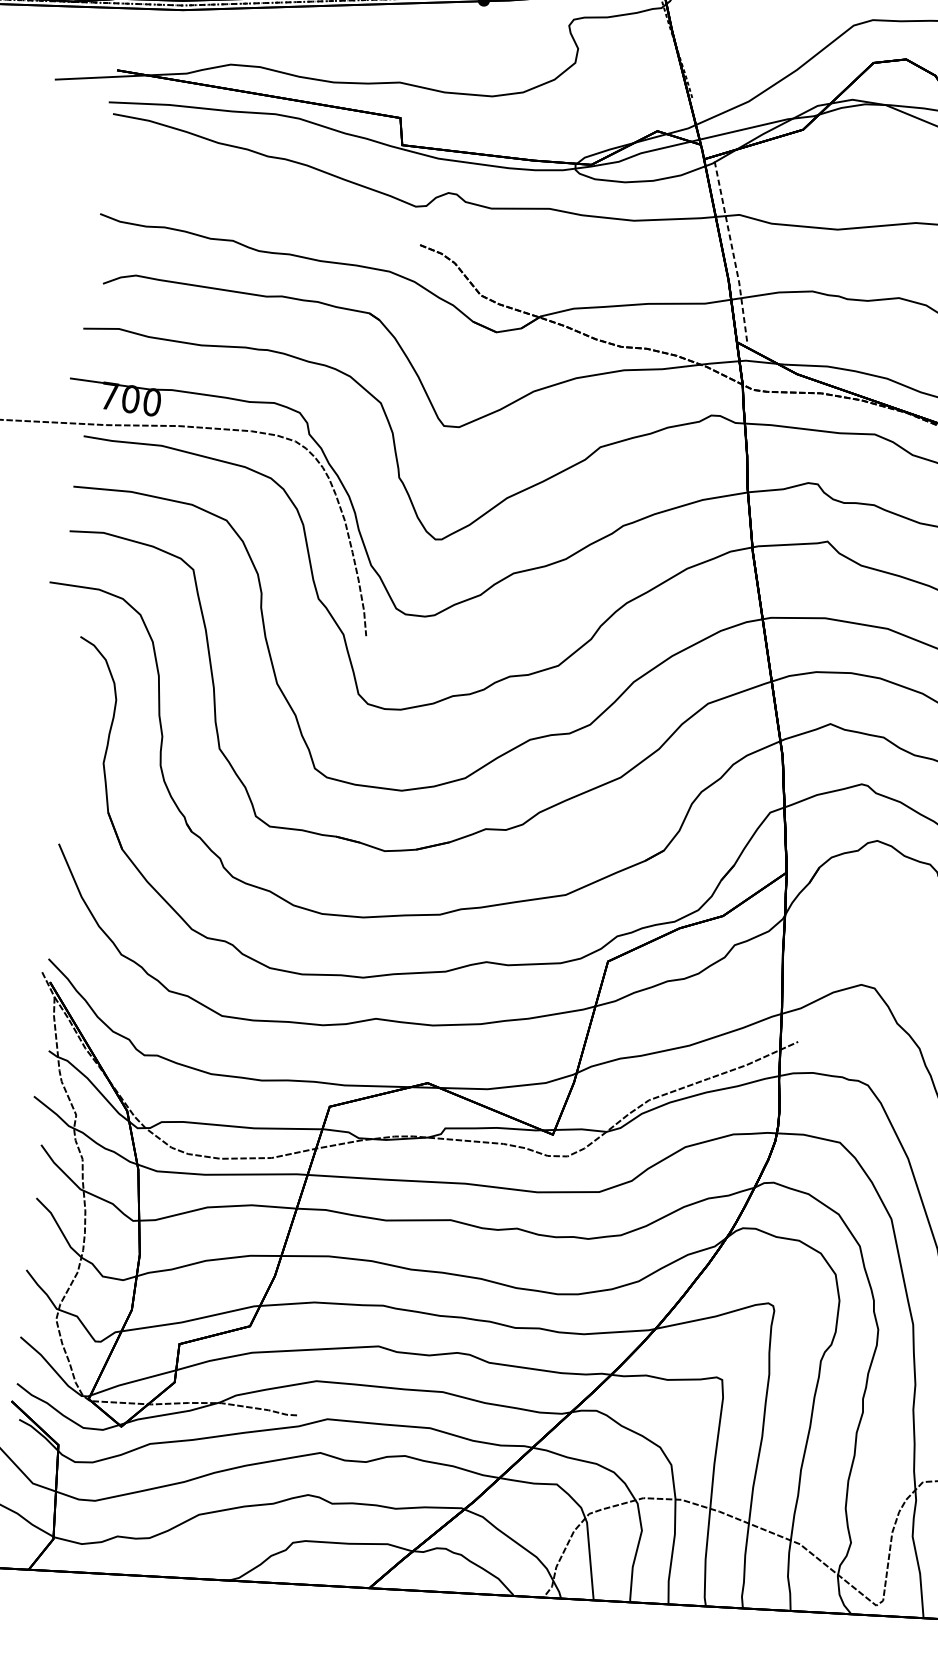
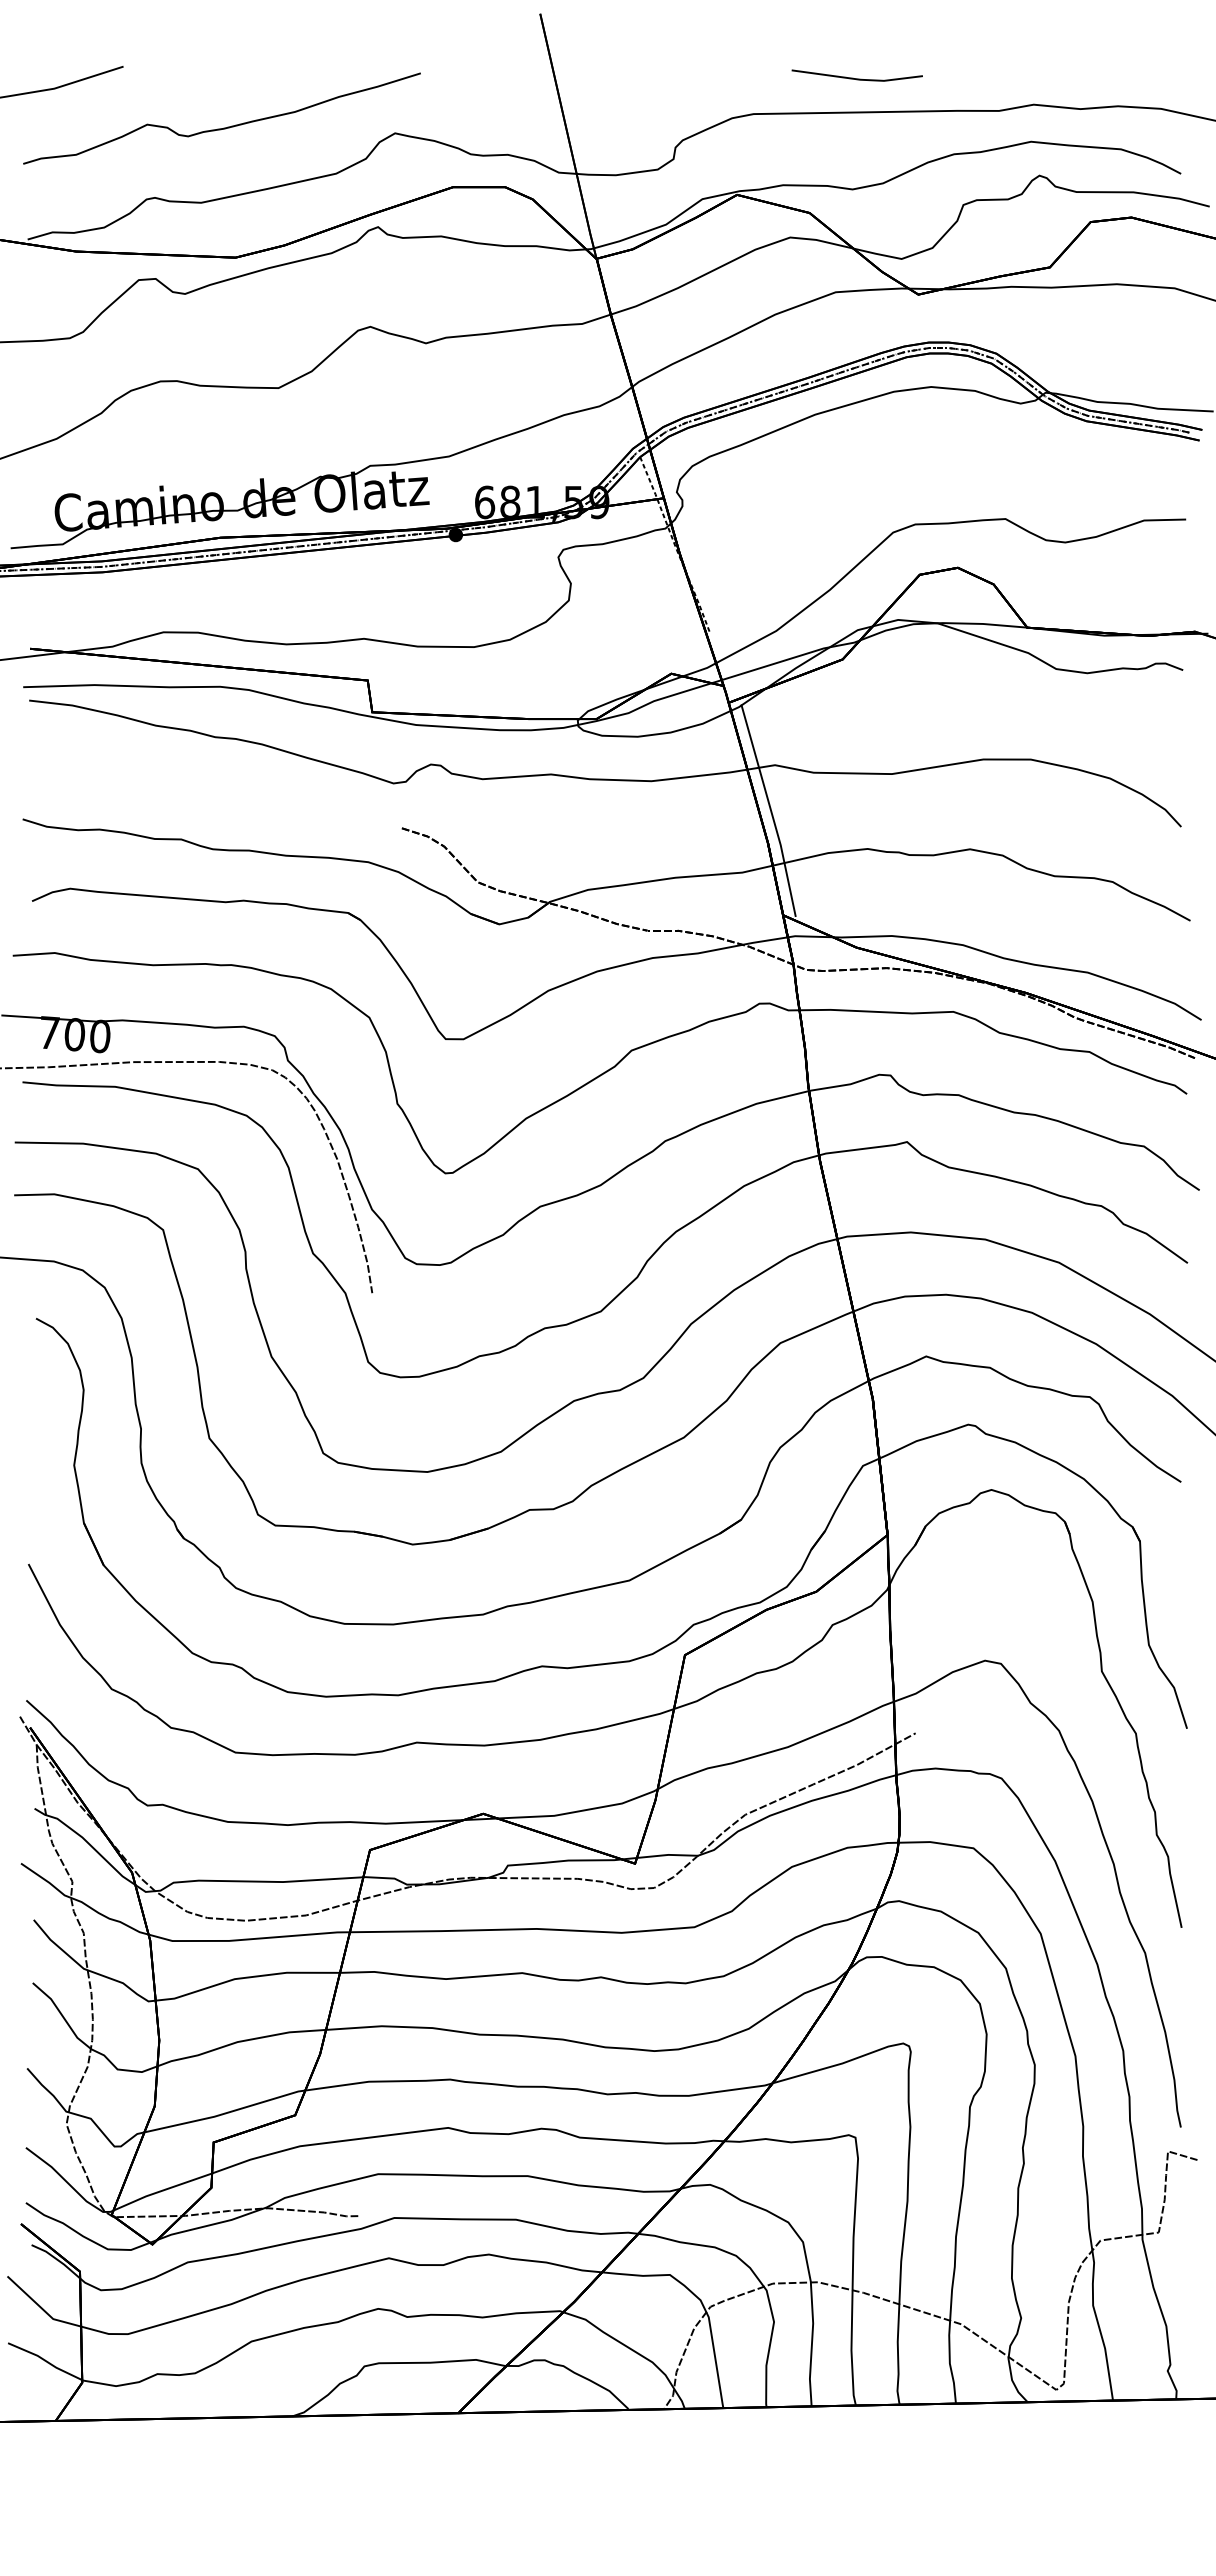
line: (733, 252) -> (771, 810), dashed -> solid

